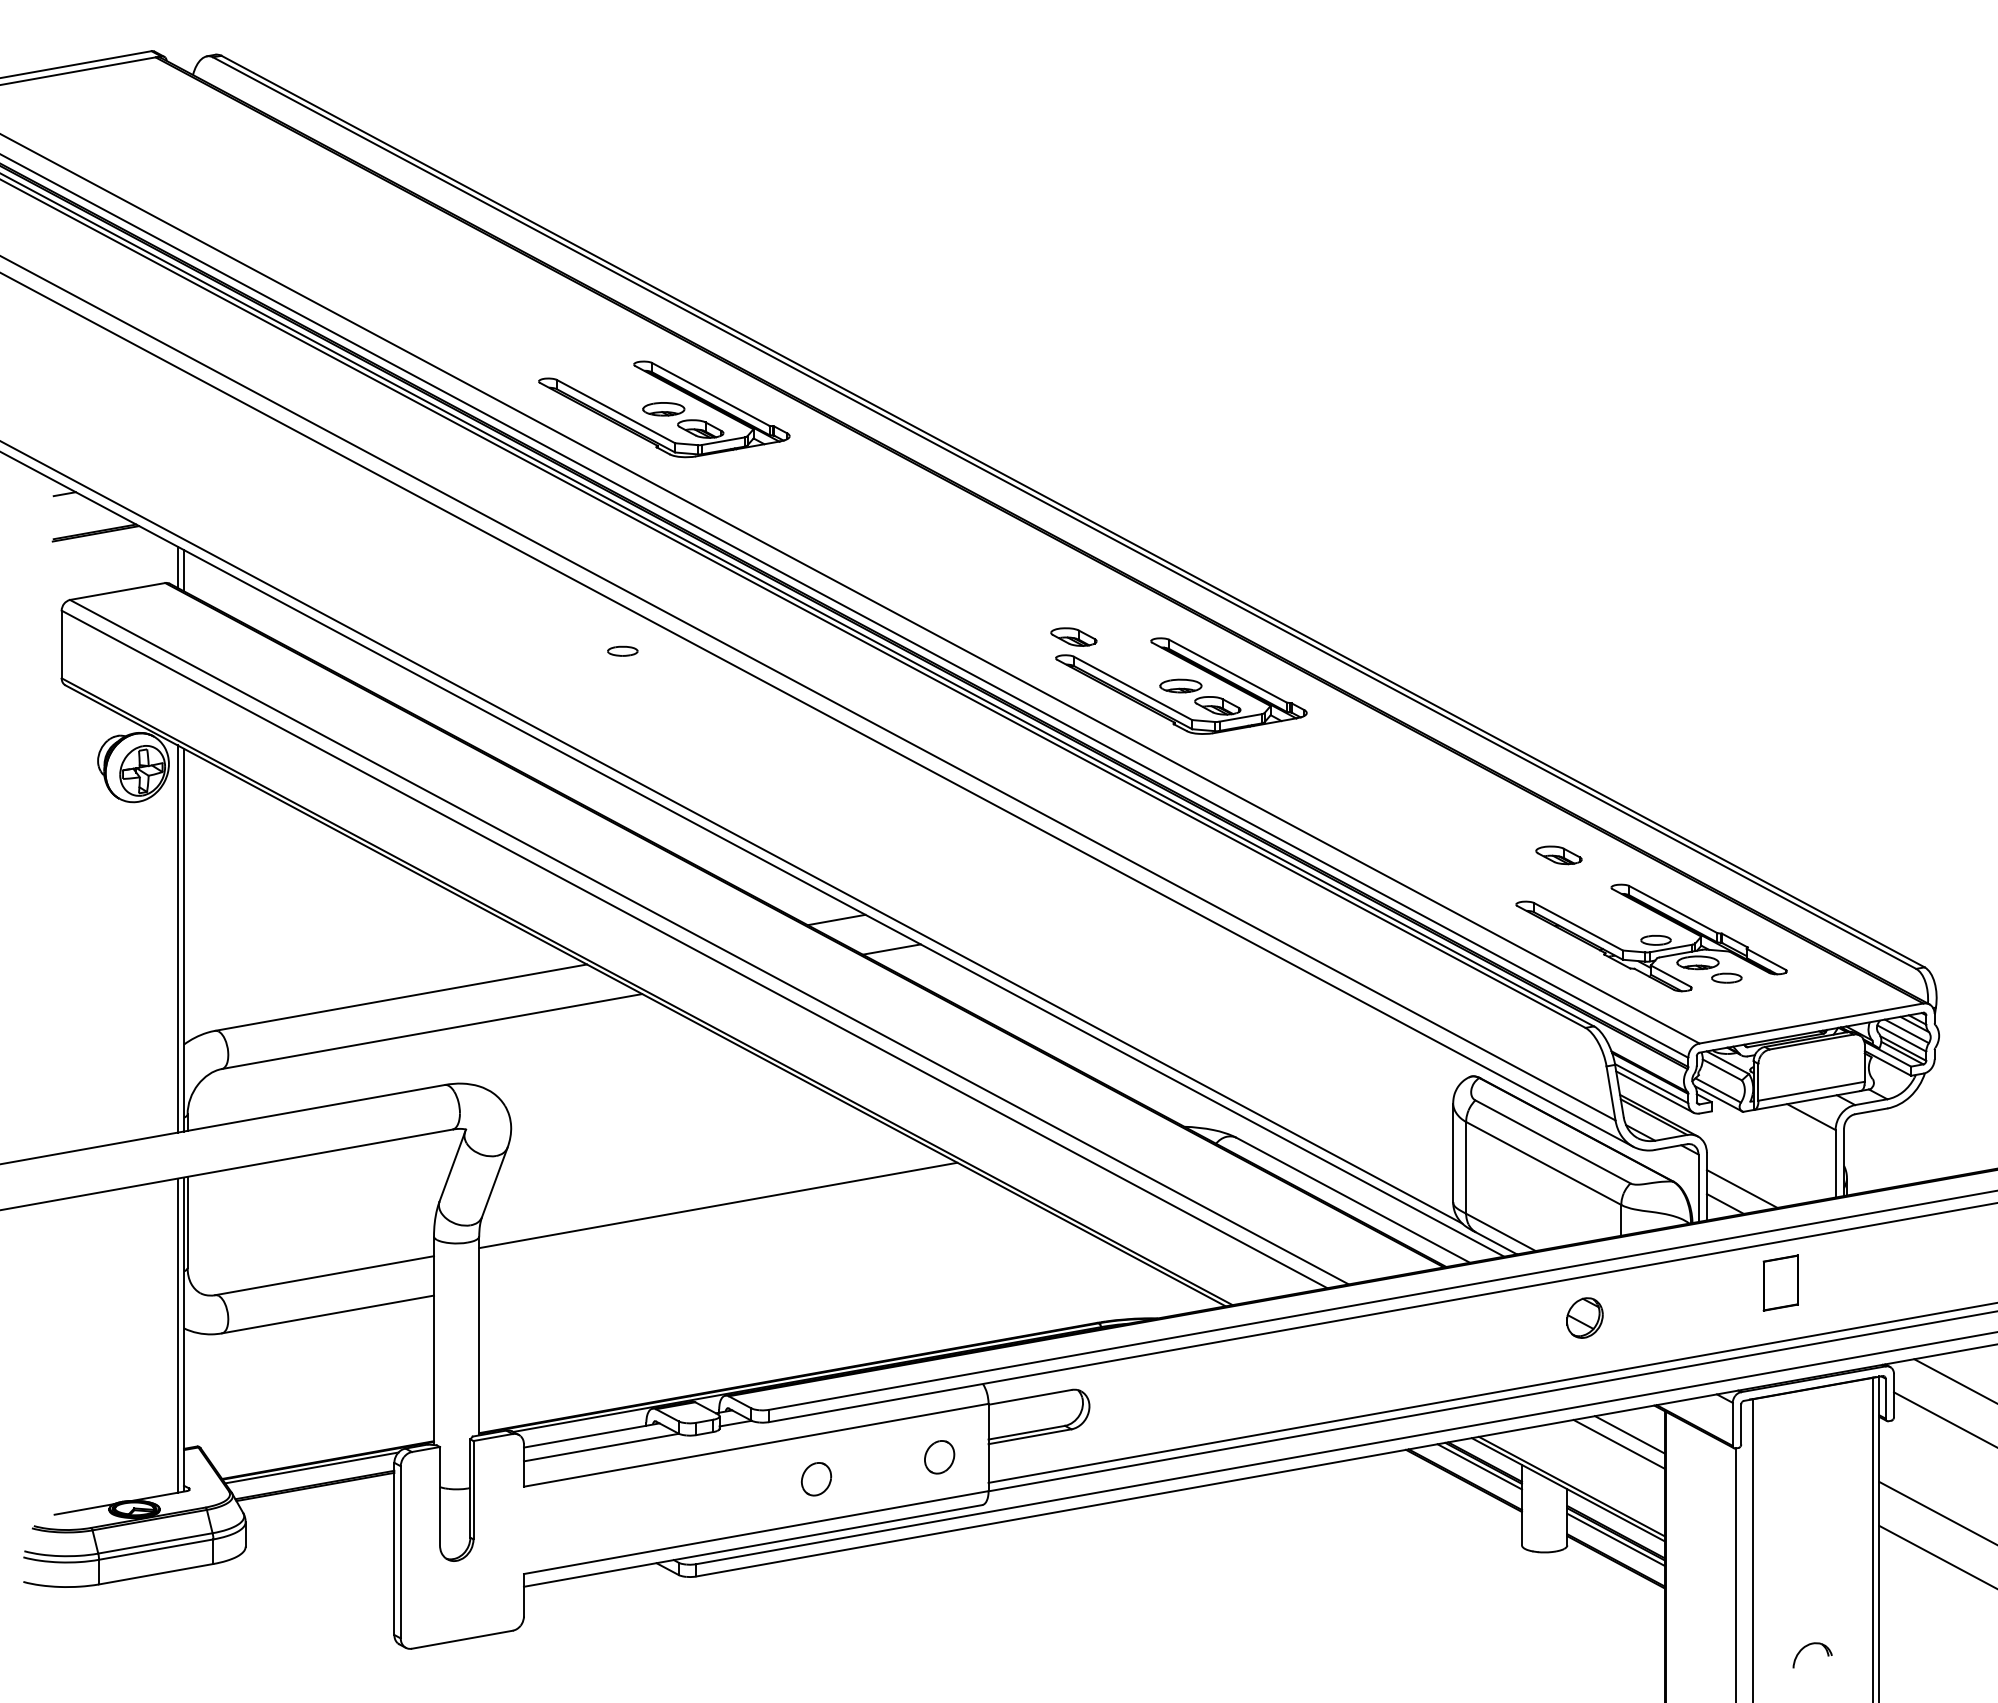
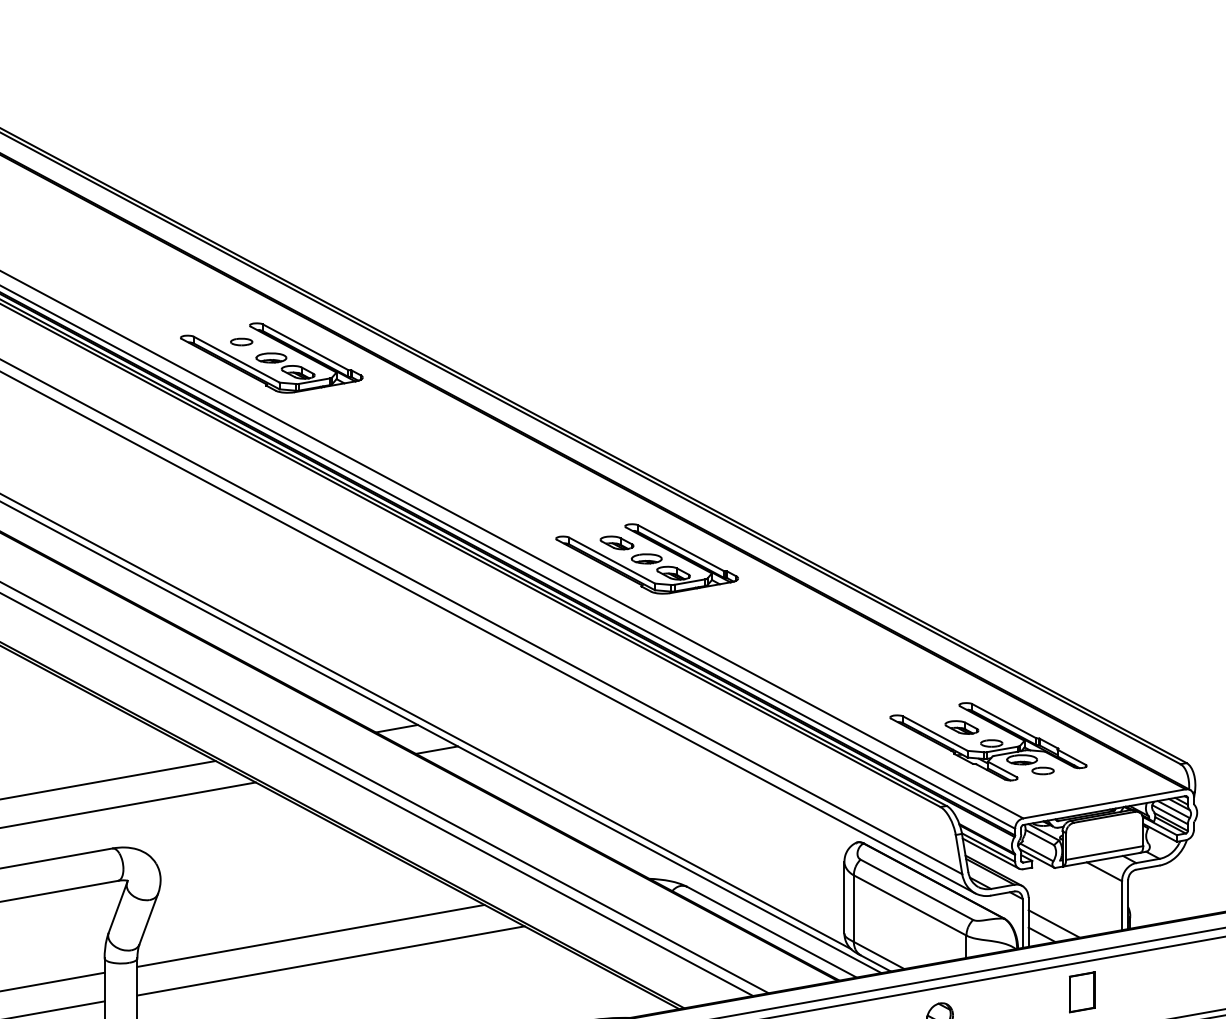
part: (1073, 636) -> (616, 542), moved
part: (622, 650) -> (241, 341), moved
part: (1558, 855) -> (961, 727), moved
line: (745, 1239) -> (330, 960), added

